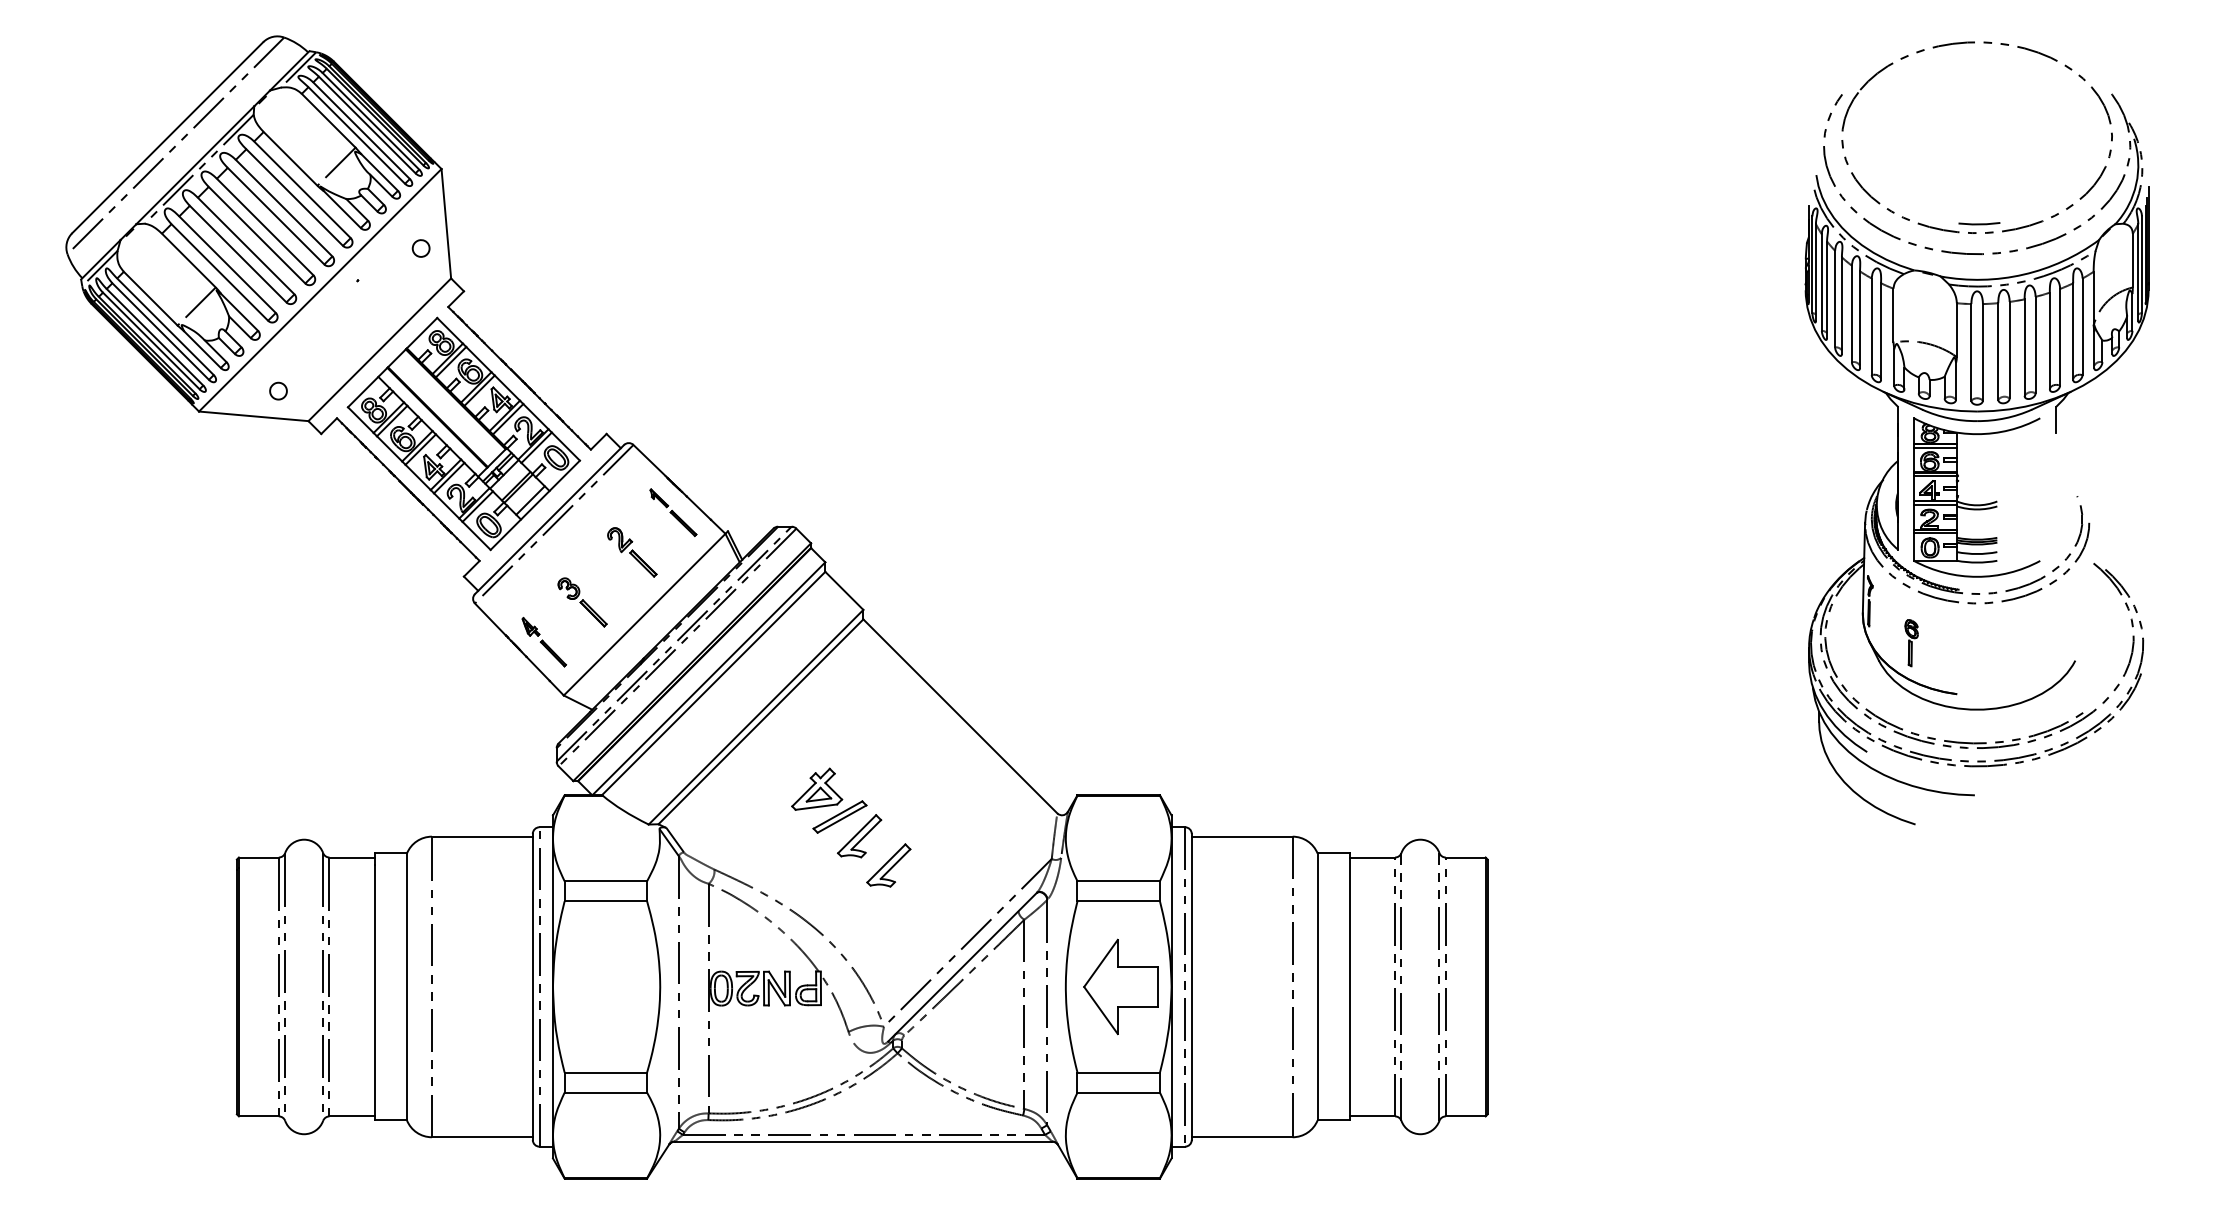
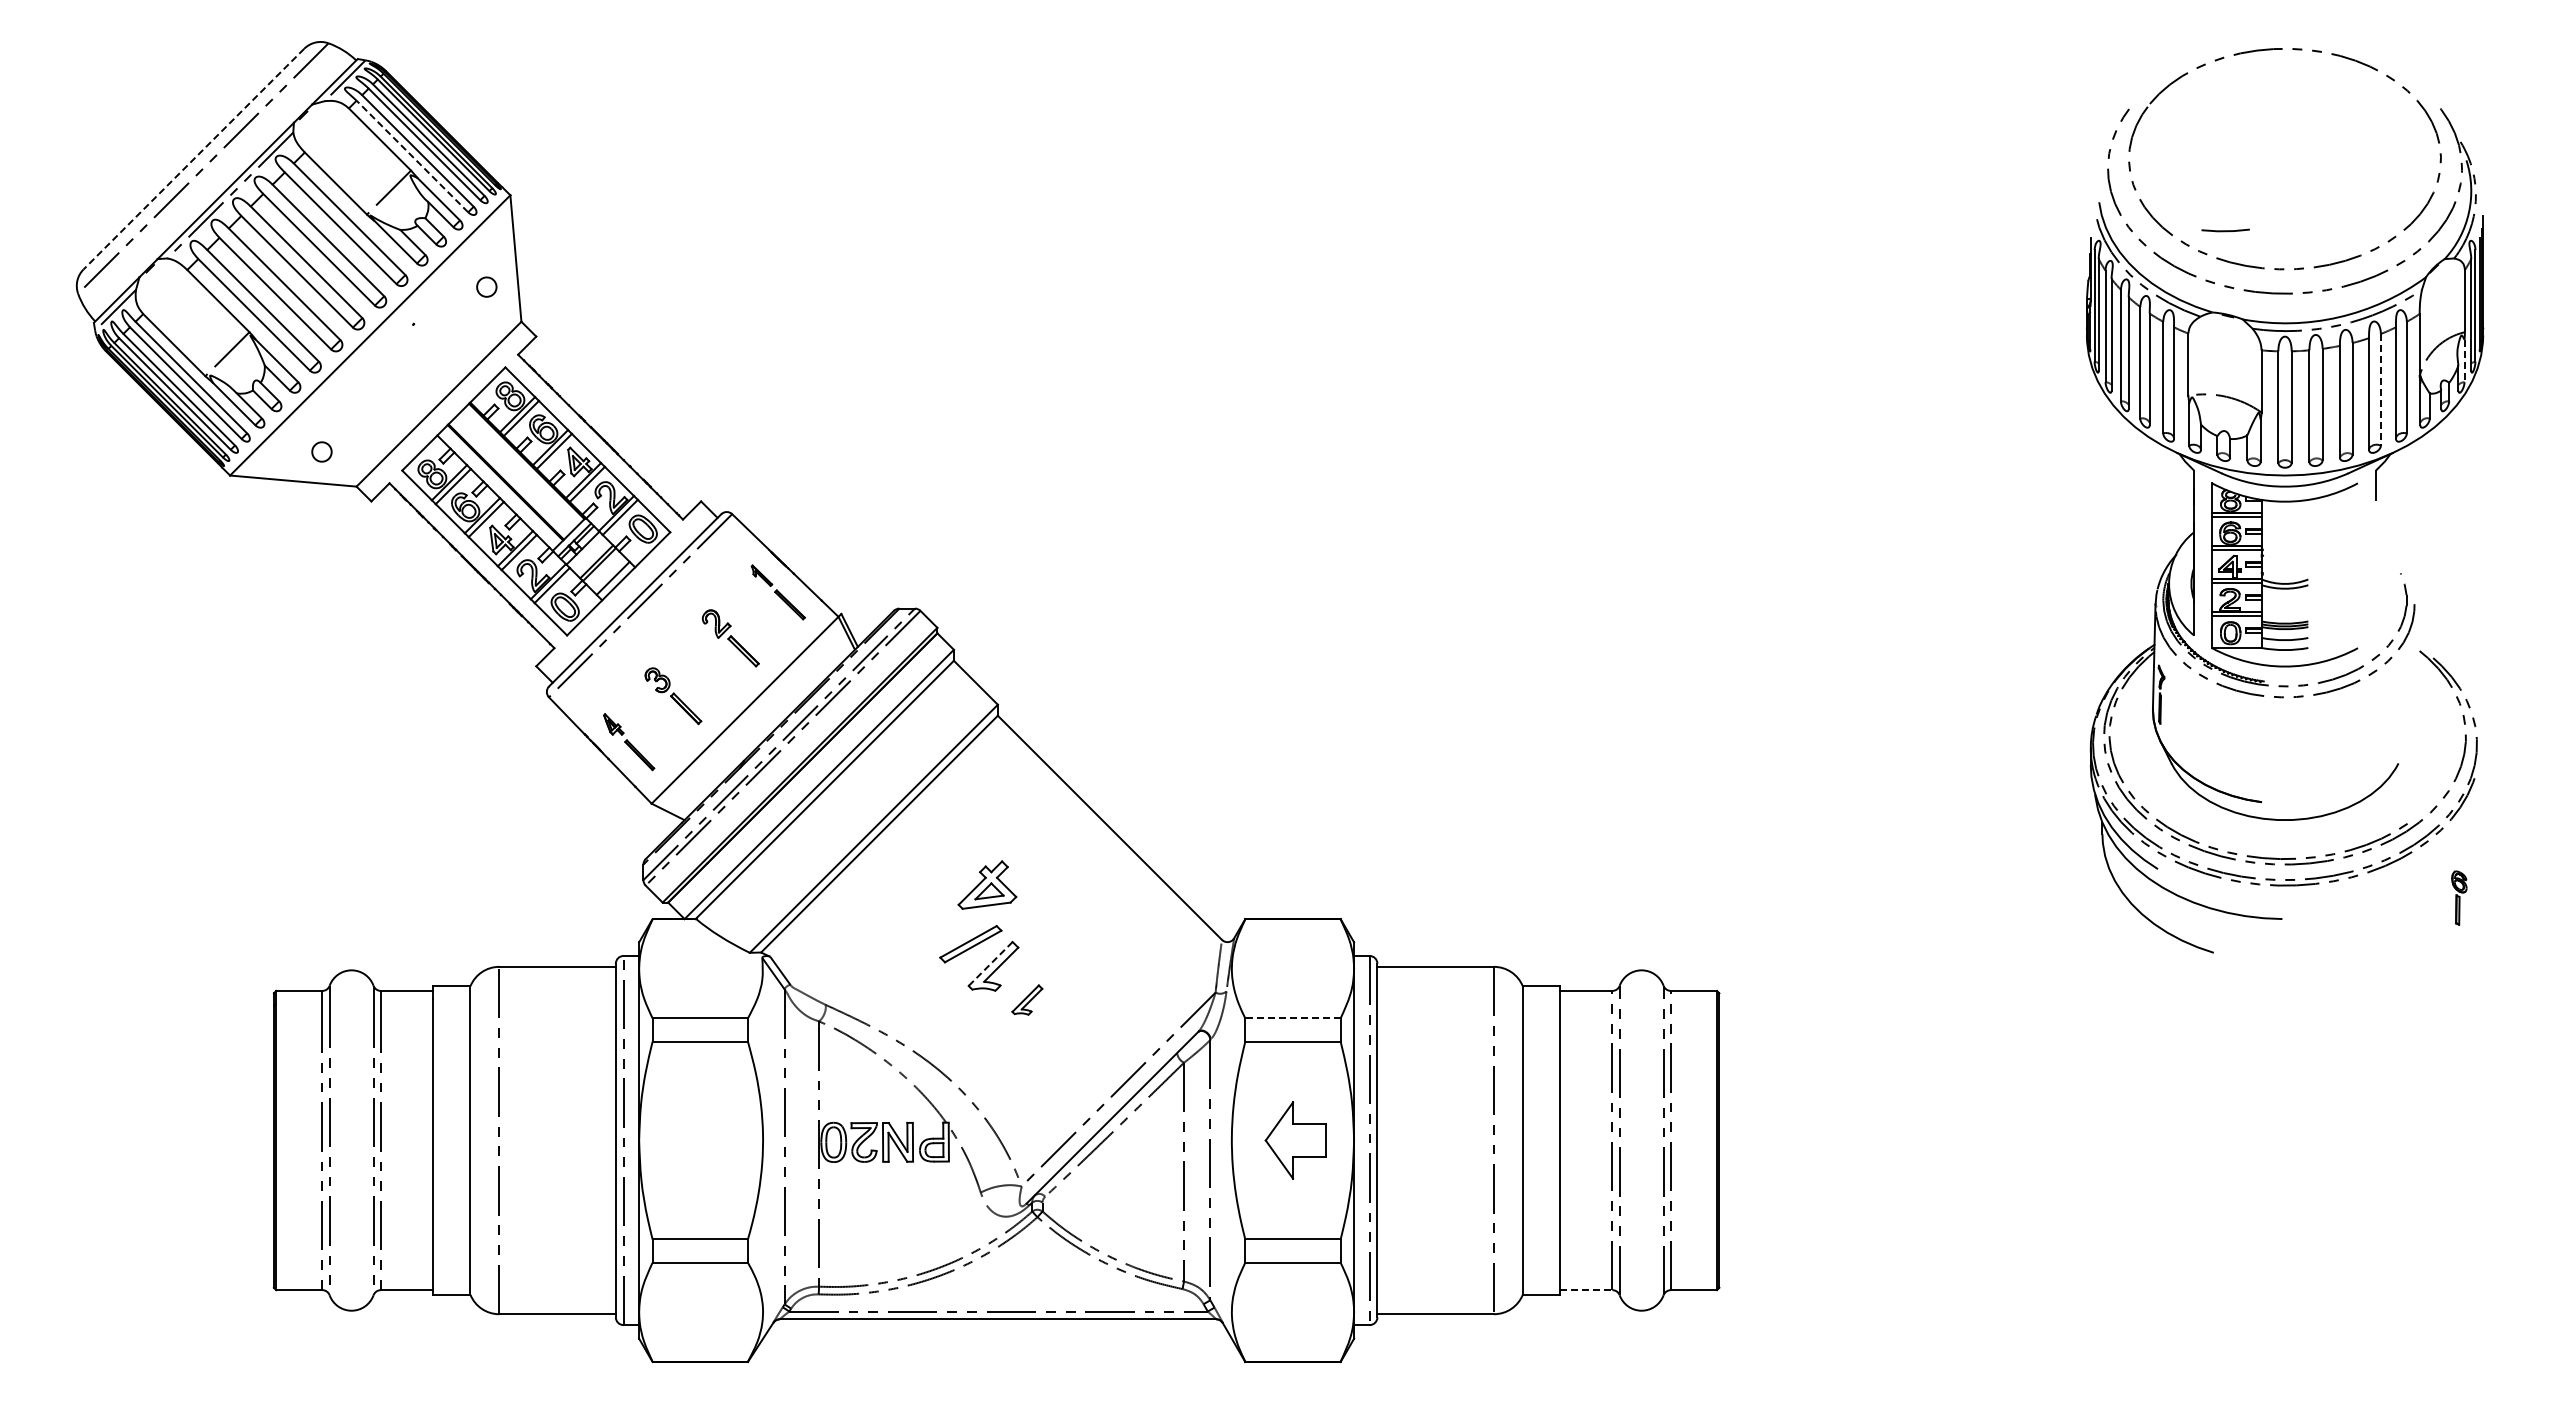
line: (356, 135) -> (412, 156), solid -> dashed
line: (167, 138) -> (193, 159), solid -> dashed
line: (1979, 223) -> (2225, 230), moved
line: (2132, 312) -> (2464, 361), solid -> dashed
line: (2059, 337) -> (2380, 389), solid -> dashed
part: (1911, 642) -> (2459, 897), moved
part: (817, 788) -> (987, 884), moved
line: (856, 834) -> (990, 964), solid -> dashed
part: (889, 864) -> (1027, 999), size x0.6
line: (1118, 881) -> (1292, 1018), solid -> dashed
part: (1120, 986) -> (1295, 1140), size x0.7
line: (1372, 1116) -> (1586, 1290), solid -> dashed

